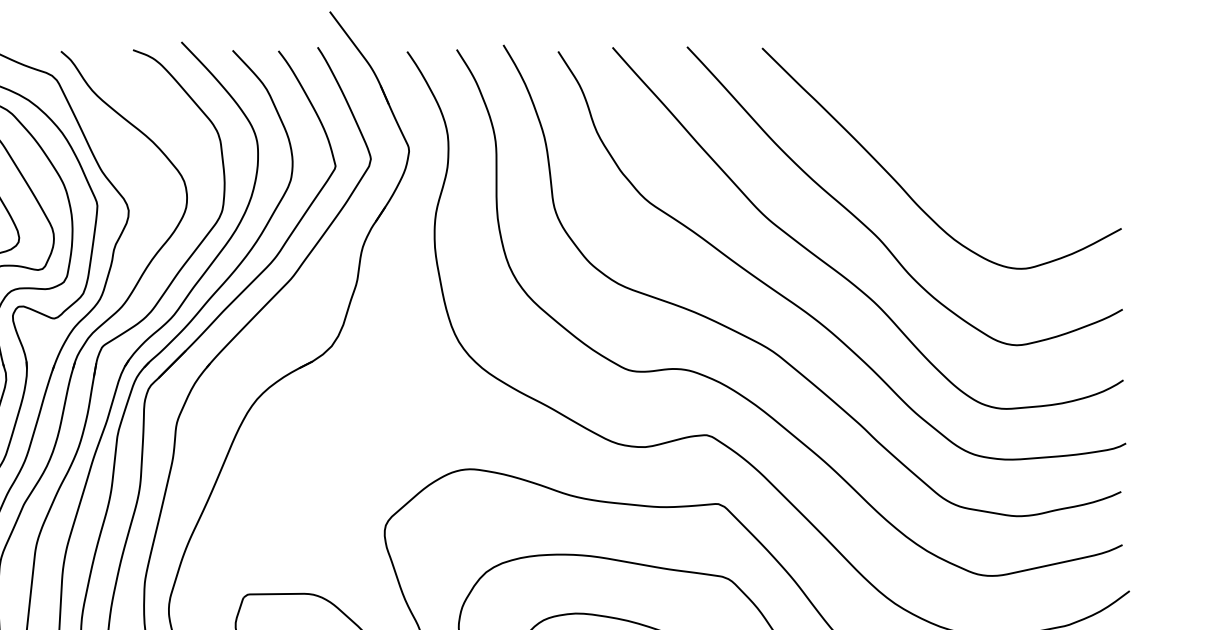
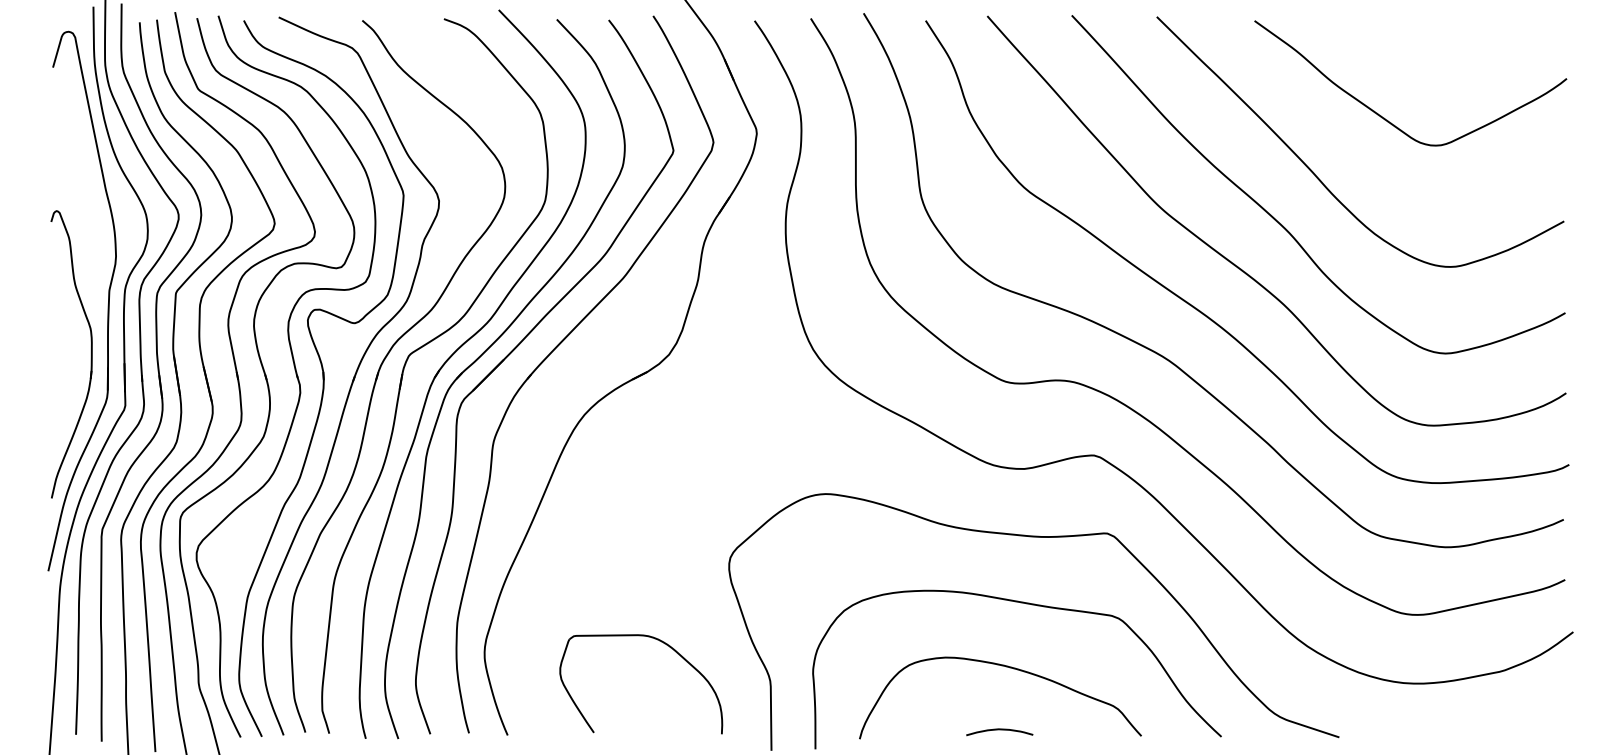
curve: (963, 136) -> (1384, 117), added

